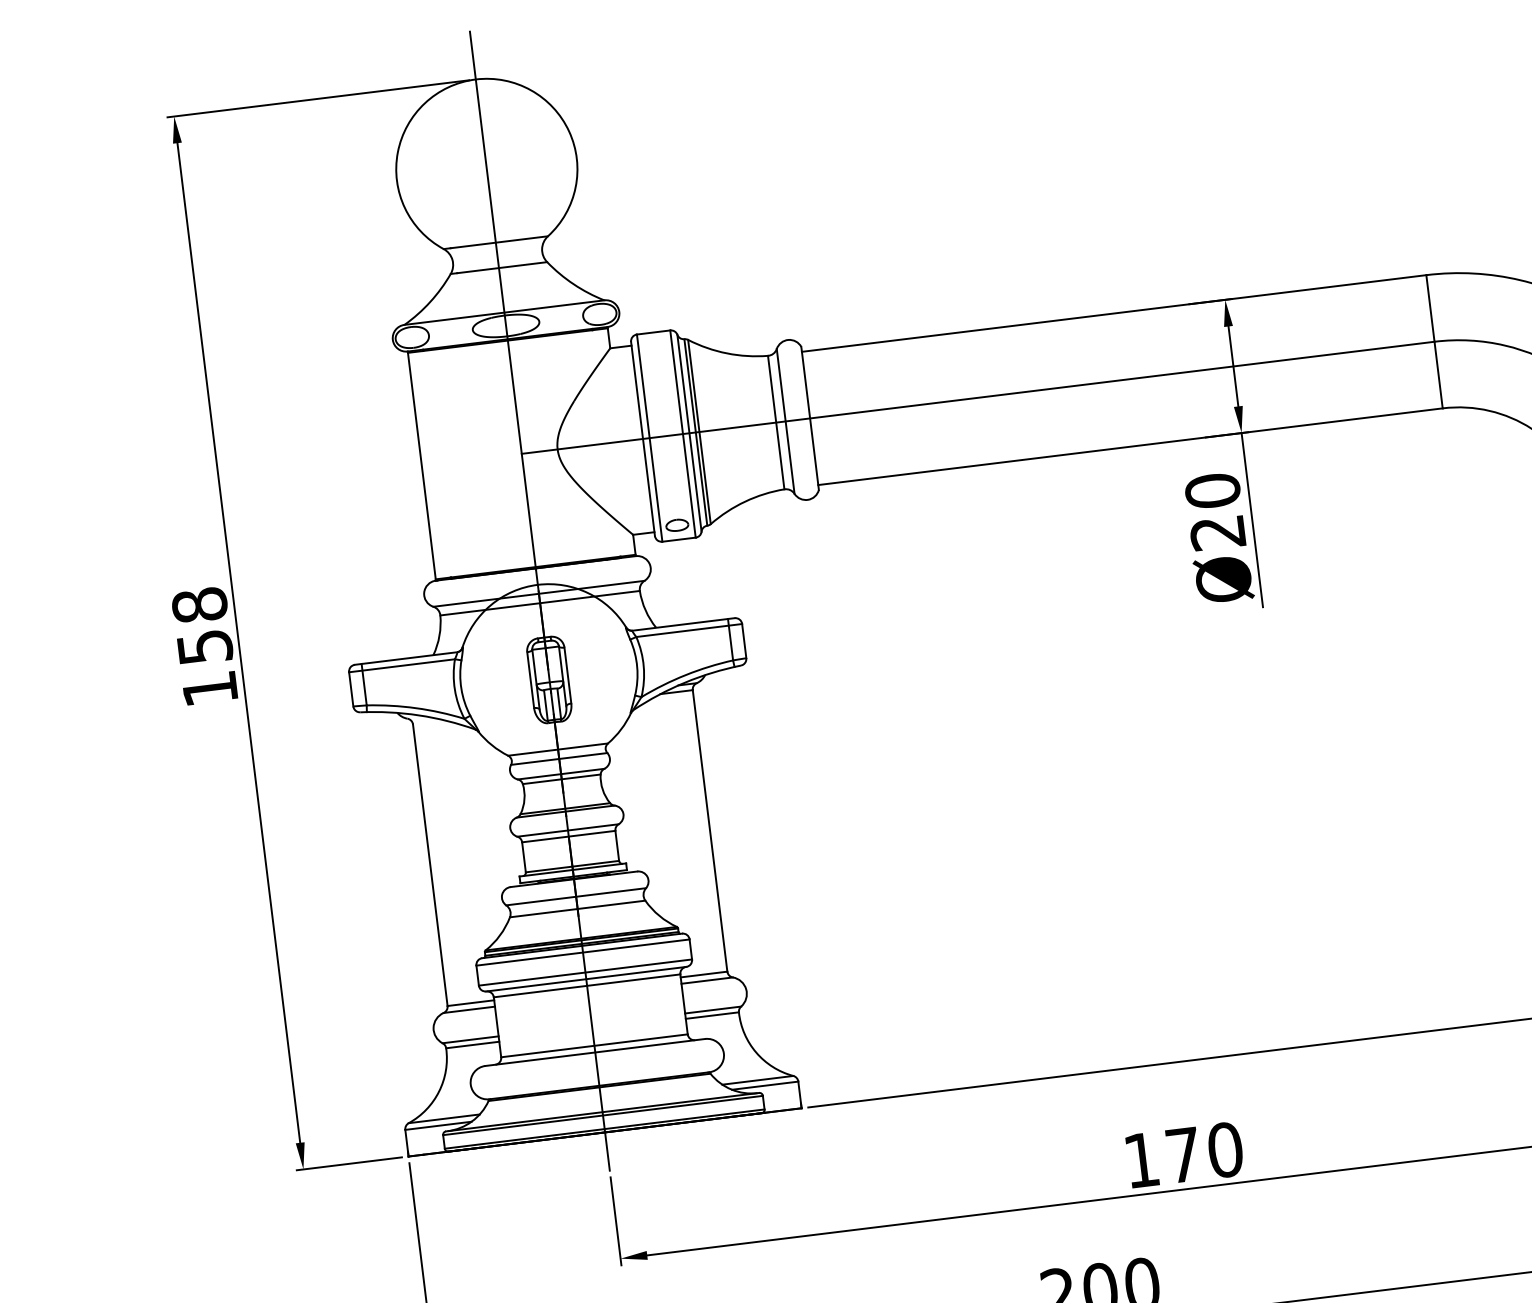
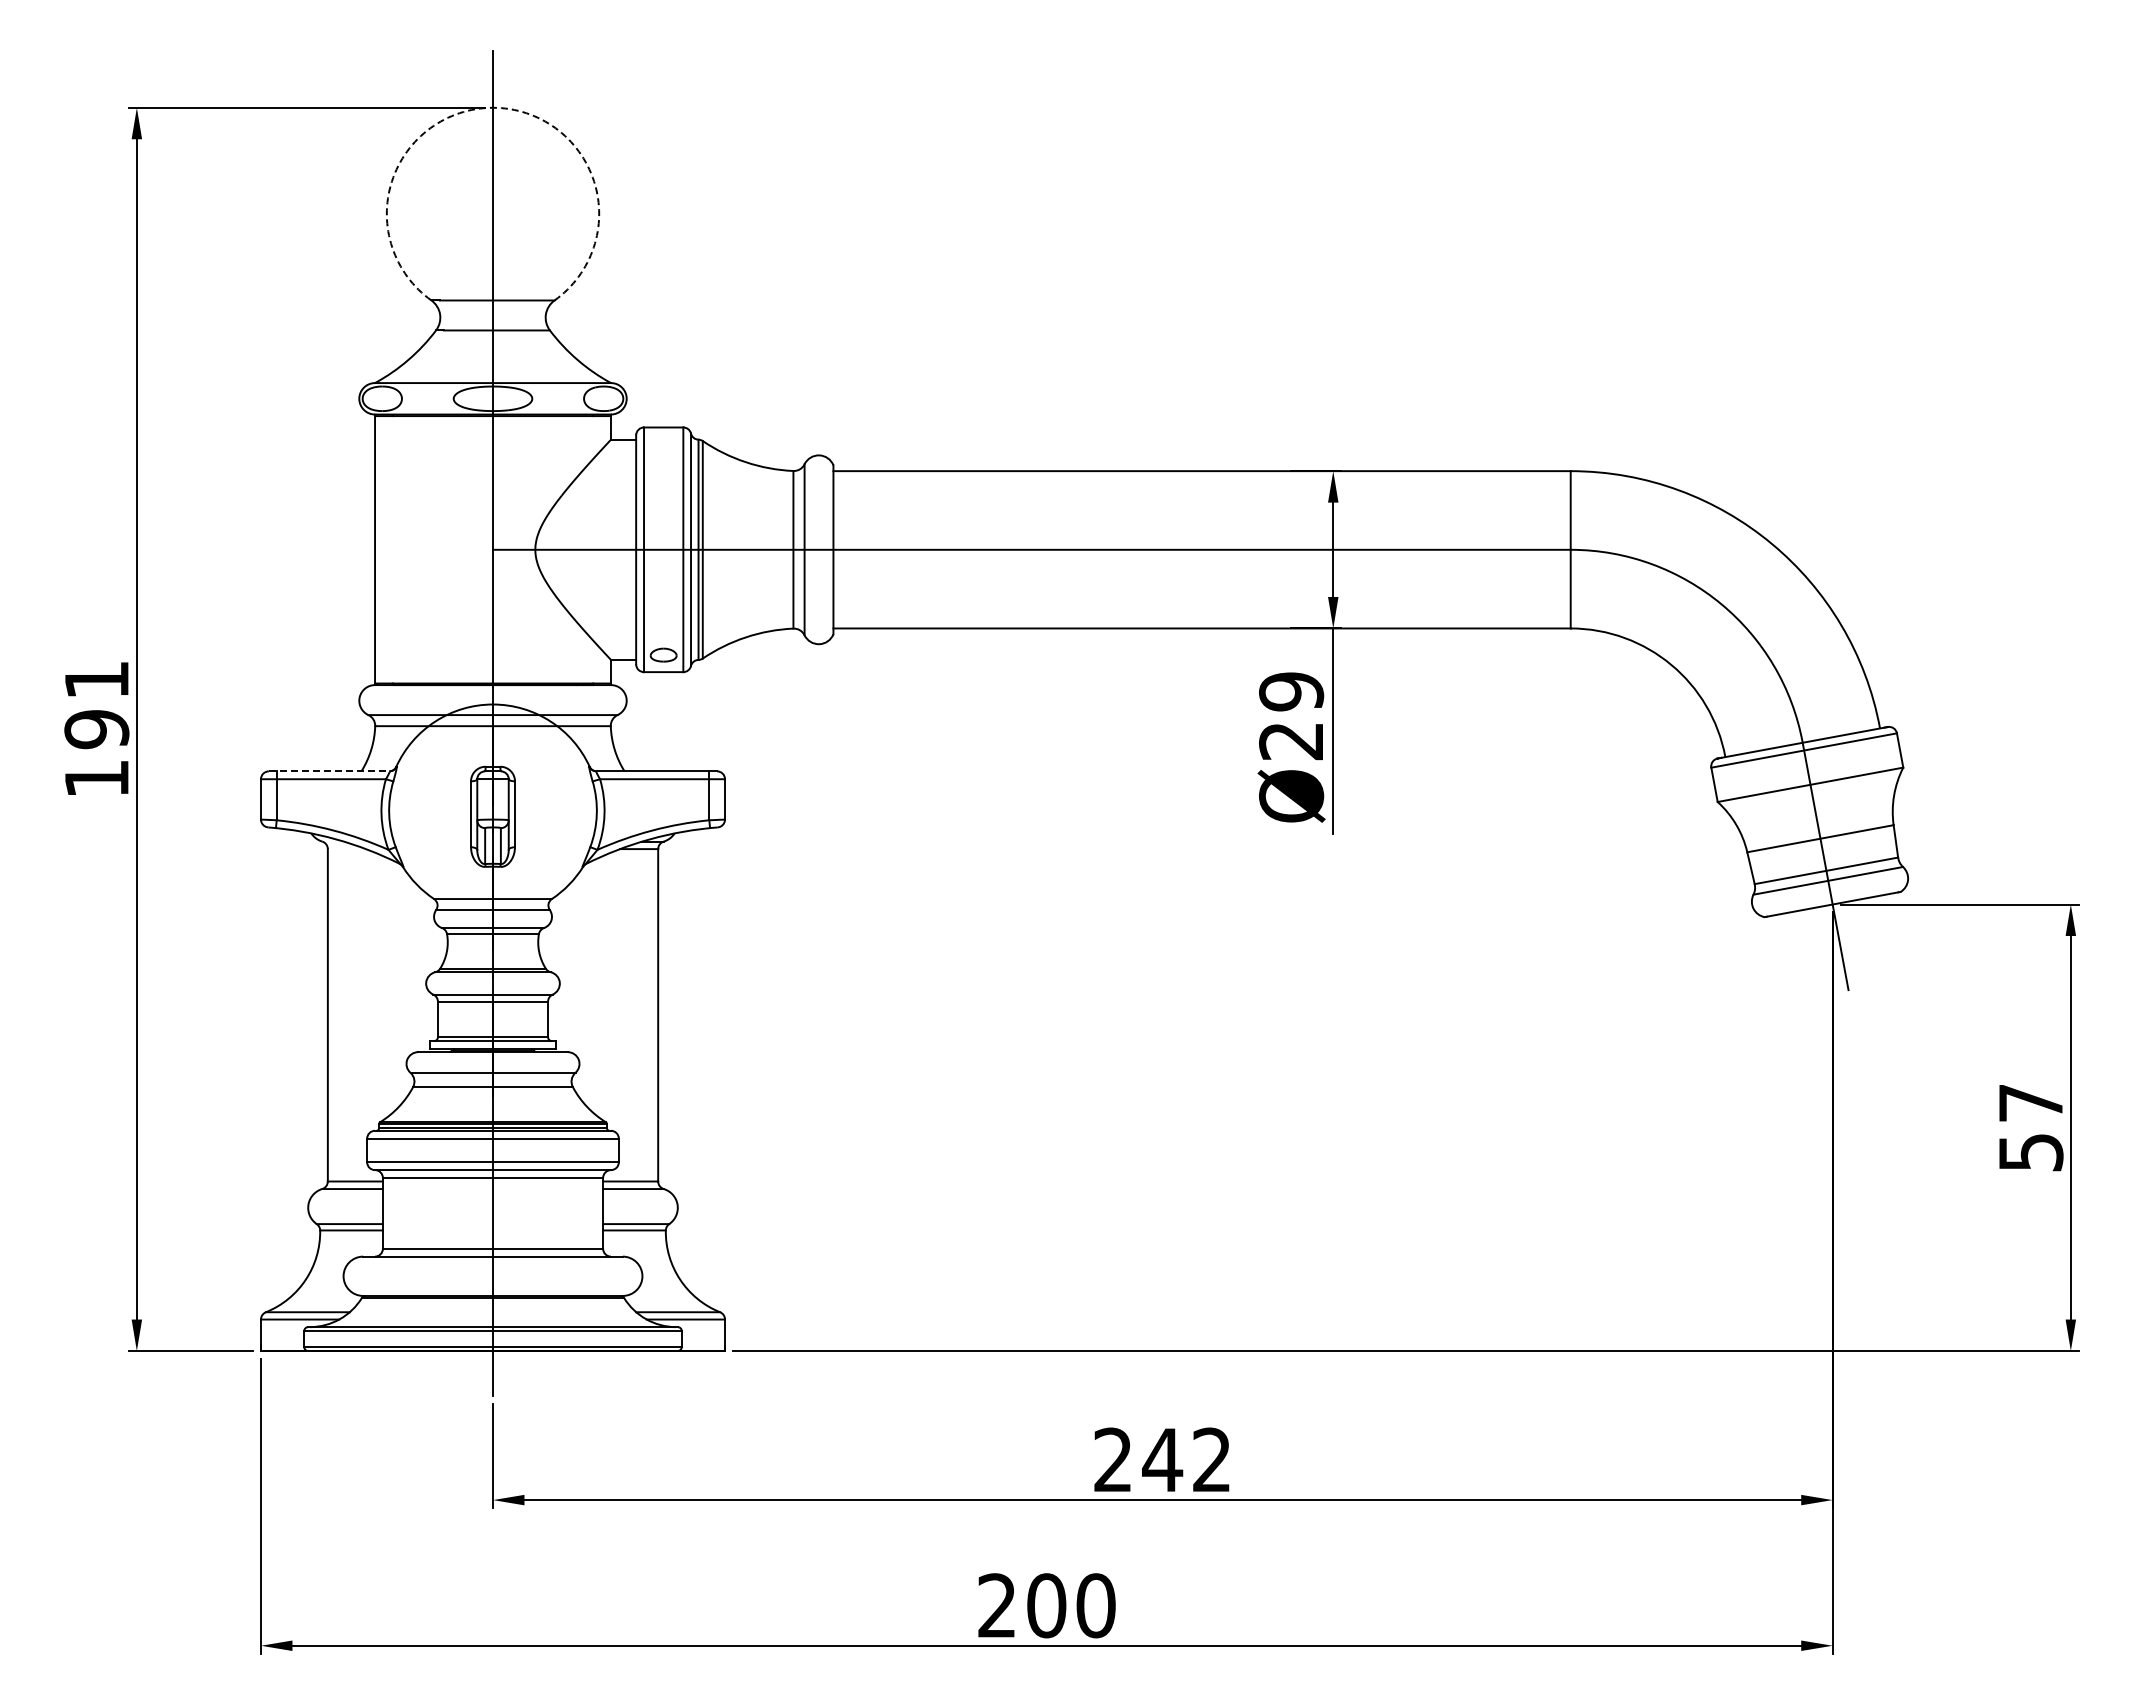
arc: (476, 79) -> (493, 107), solid -> dashed
text: (1212, 490) -> (1291, 691), Ø20 -> Ø29
text: (202, 626) -> (96, 704), 158 -> 191
line: (406, 658) -> (329, 771), solid -> dashed
text: (1183, 1154) -> (1162, 1459), 170 -> 242

